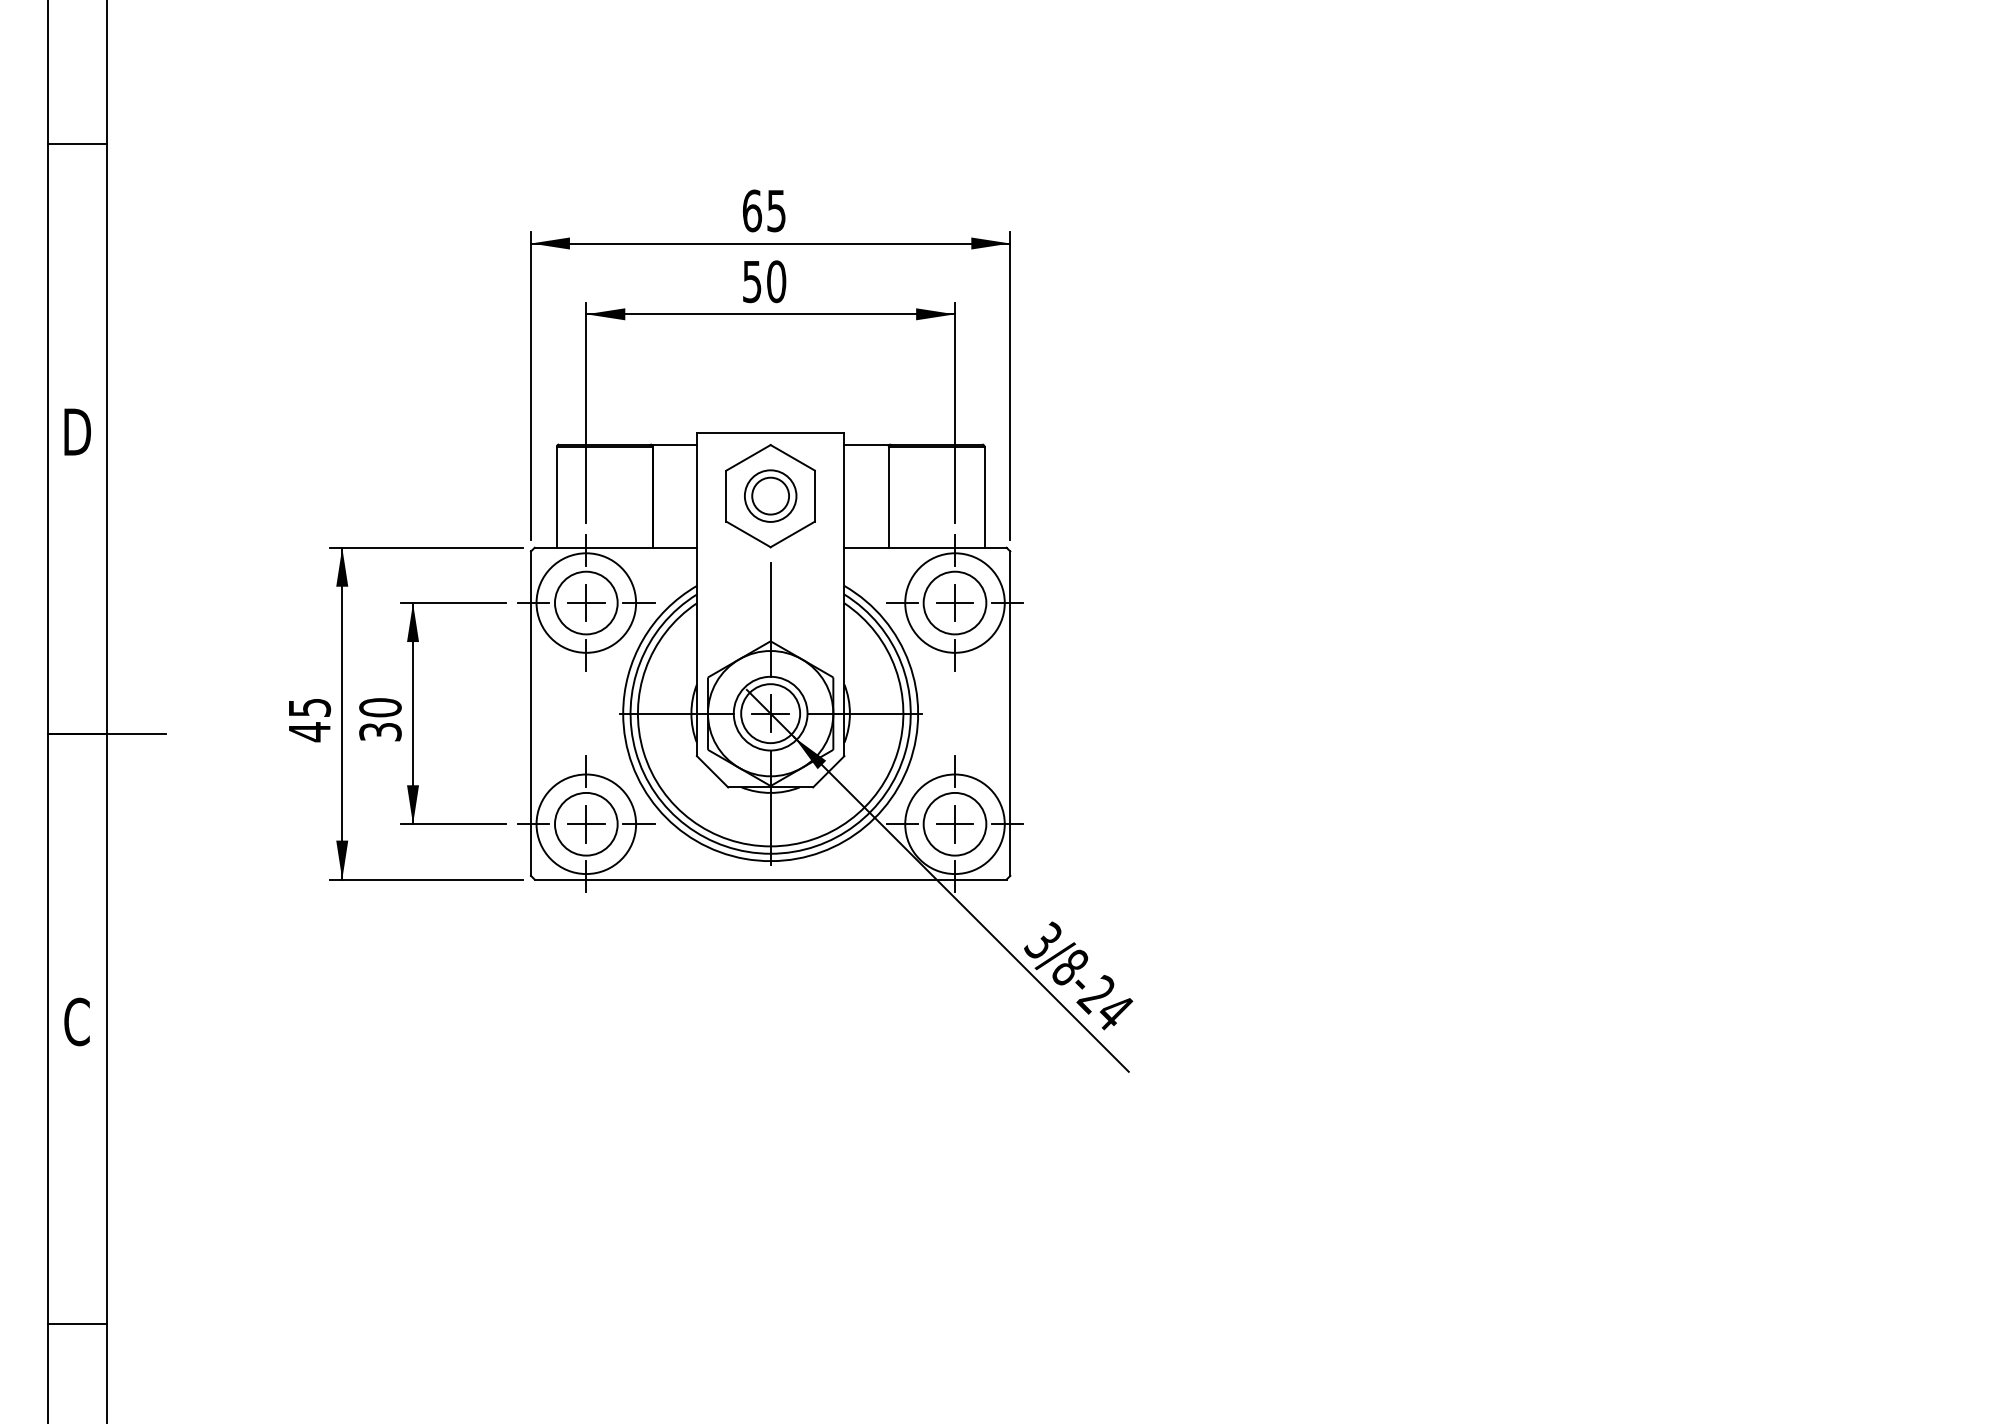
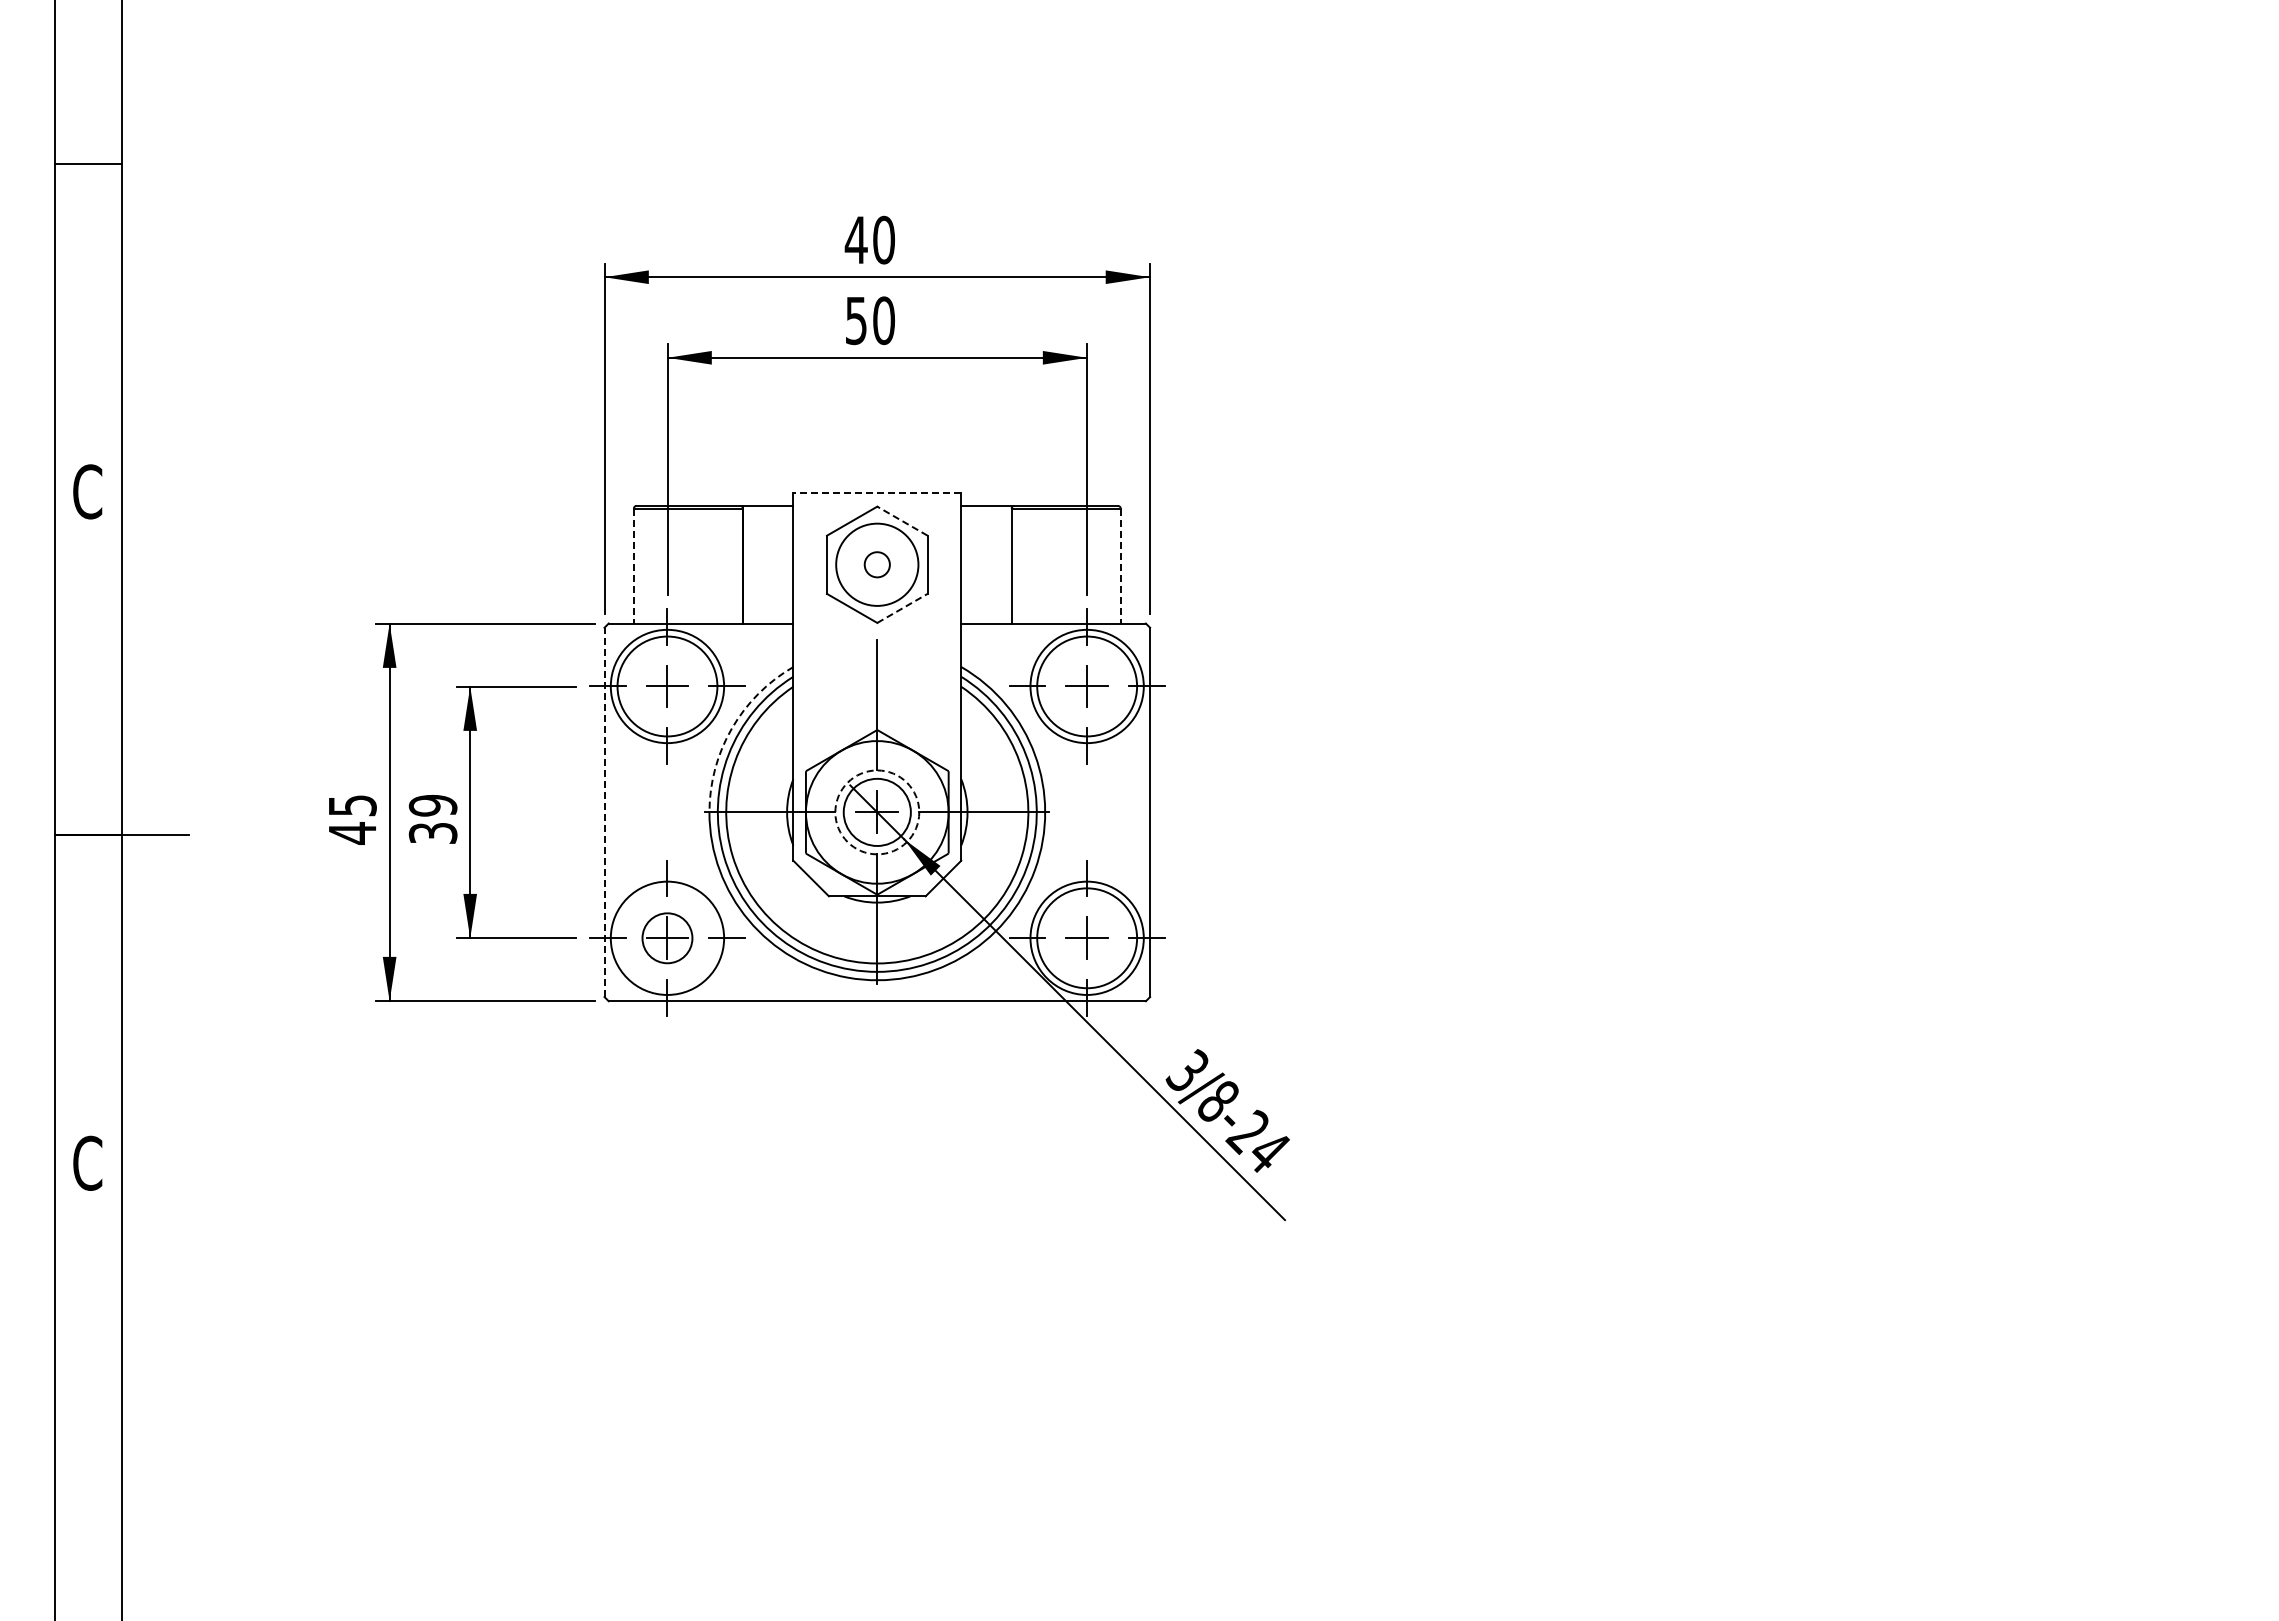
text: (763, 210) -> (869, 239), 65 -> 40
text: (77, 431) -> (88, 491), D -> C
line: (770, 433) -> (877, 493), solid -> dashed
line: (792, 457) -> (902, 520), solid -> dashed
circle: (769, 495) -> (876, 564), size x1.4
circle: (770, 495) -> (877, 564), size x0.6
line: (556, 497) -> (633, 566), solid -> dashed
line: (984, 497) -> (1120, 566), solid -> dashed
line: (792, 534) -> (902, 608), solid -> dashed
circle: (586, 603) -> (667, 686), size x1.4
circle: (954, 603) -> (1086, 686), size x1.4
arc: (642, 639) -> (731, 728), solid -> dashed
text: (380, 707) -> (433, 805), 30 -> 39
line: (531, 713) -> (604, 812), solid -> dashed
circle: (770, 713) -> (877, 812), solid -> dashed
circle: (586, 823) -> (667, 937), size x0.7
circle: (954, 823) -> (1086, 937), size x1.4
line: (76, 1323) -> (87, 1506), removed

